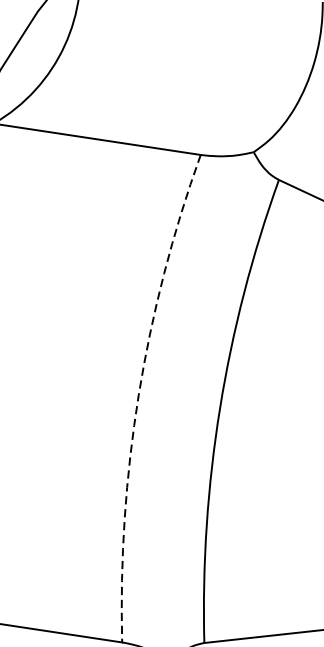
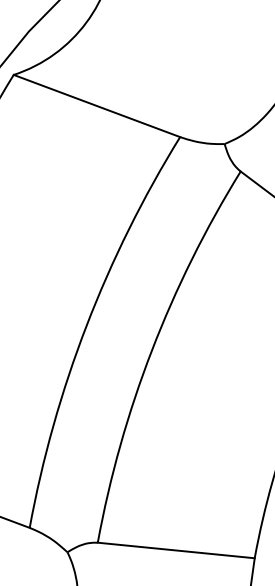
arc: (138, 395) -> (86, 325), dashed -> solid

